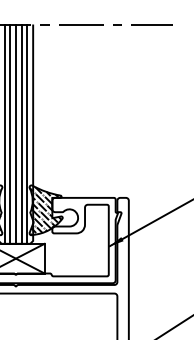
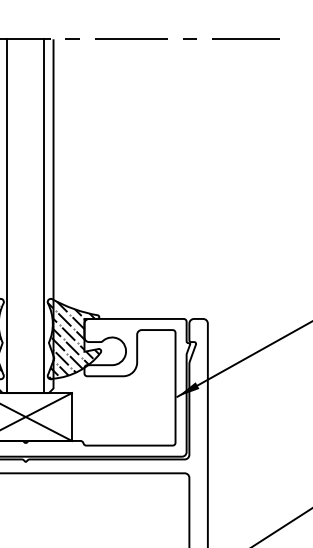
line: (10, 133) -> (16, 215), removed
line: (15, 133) -> (25, 215), removed
line: (21, 133) -> (34, 215), removed

